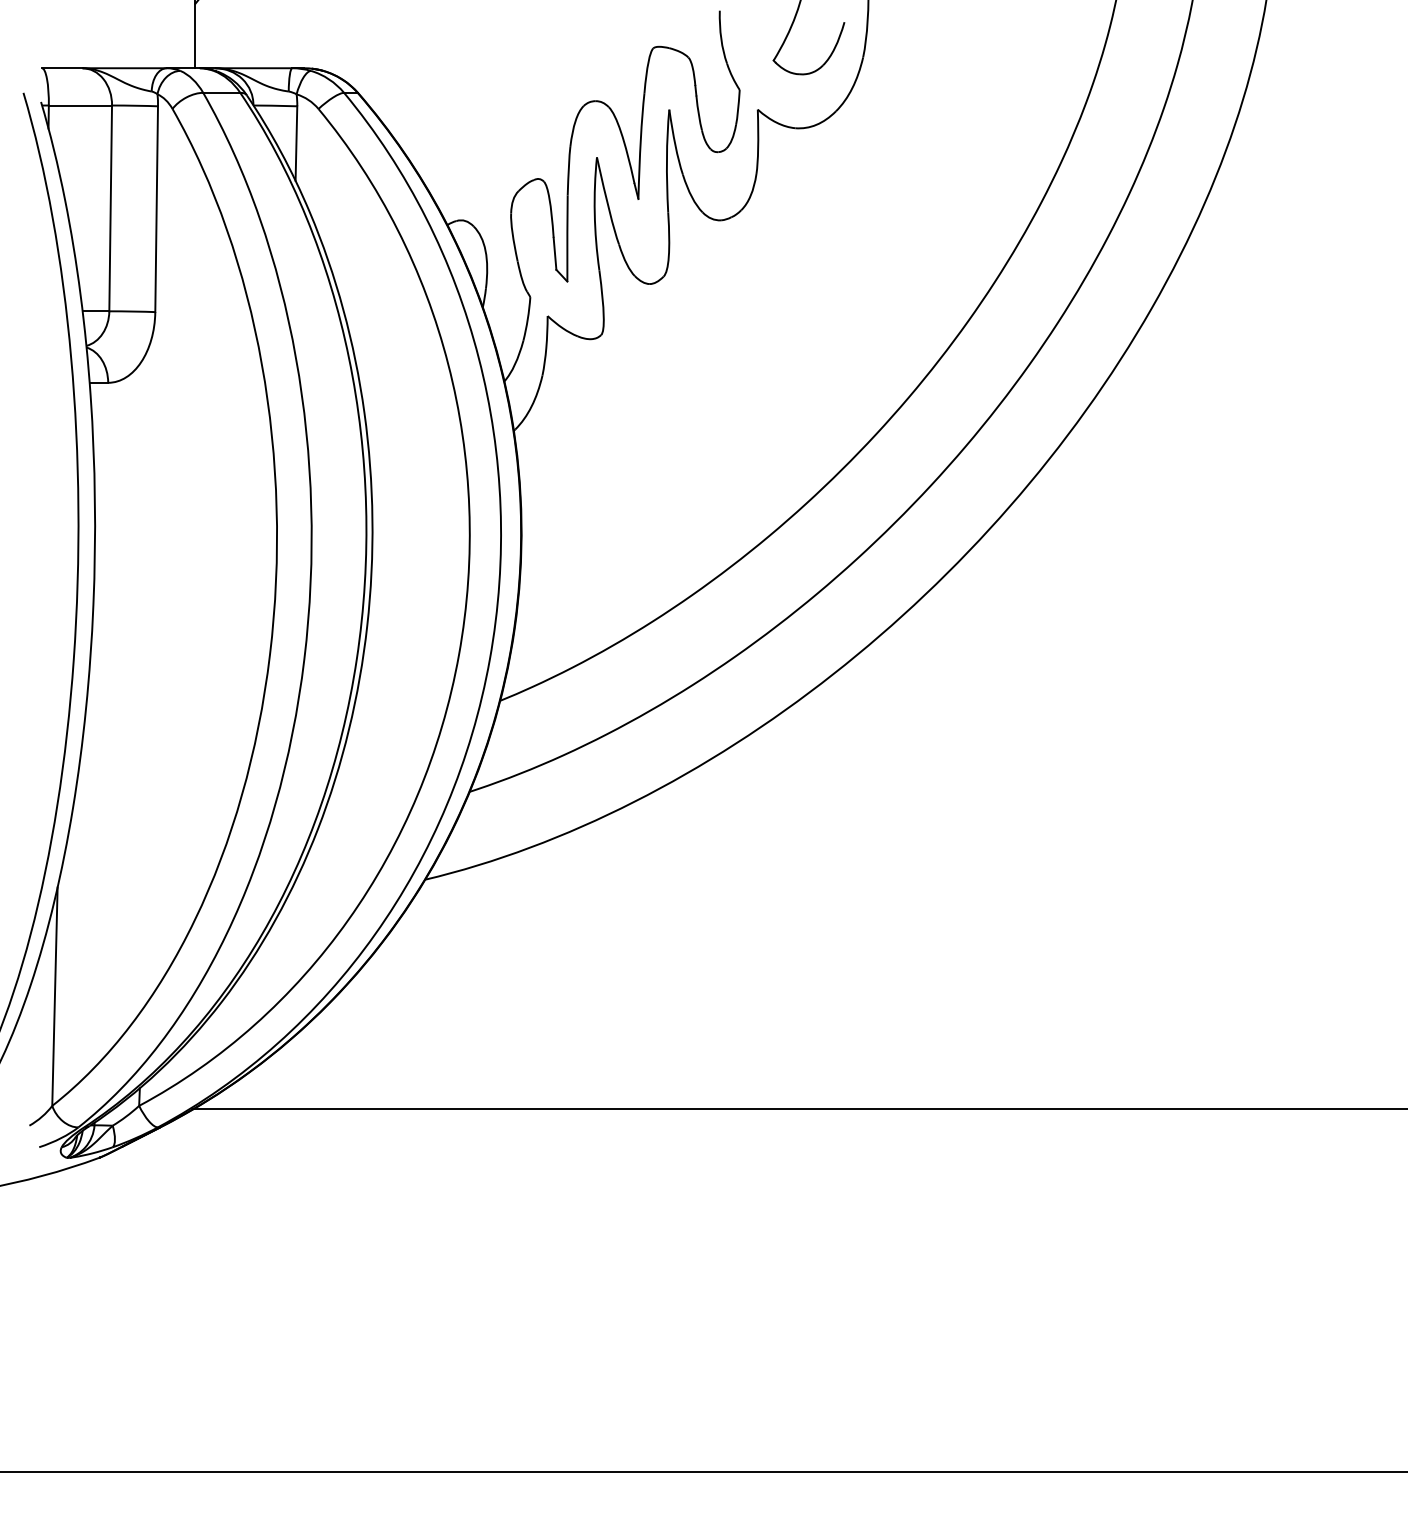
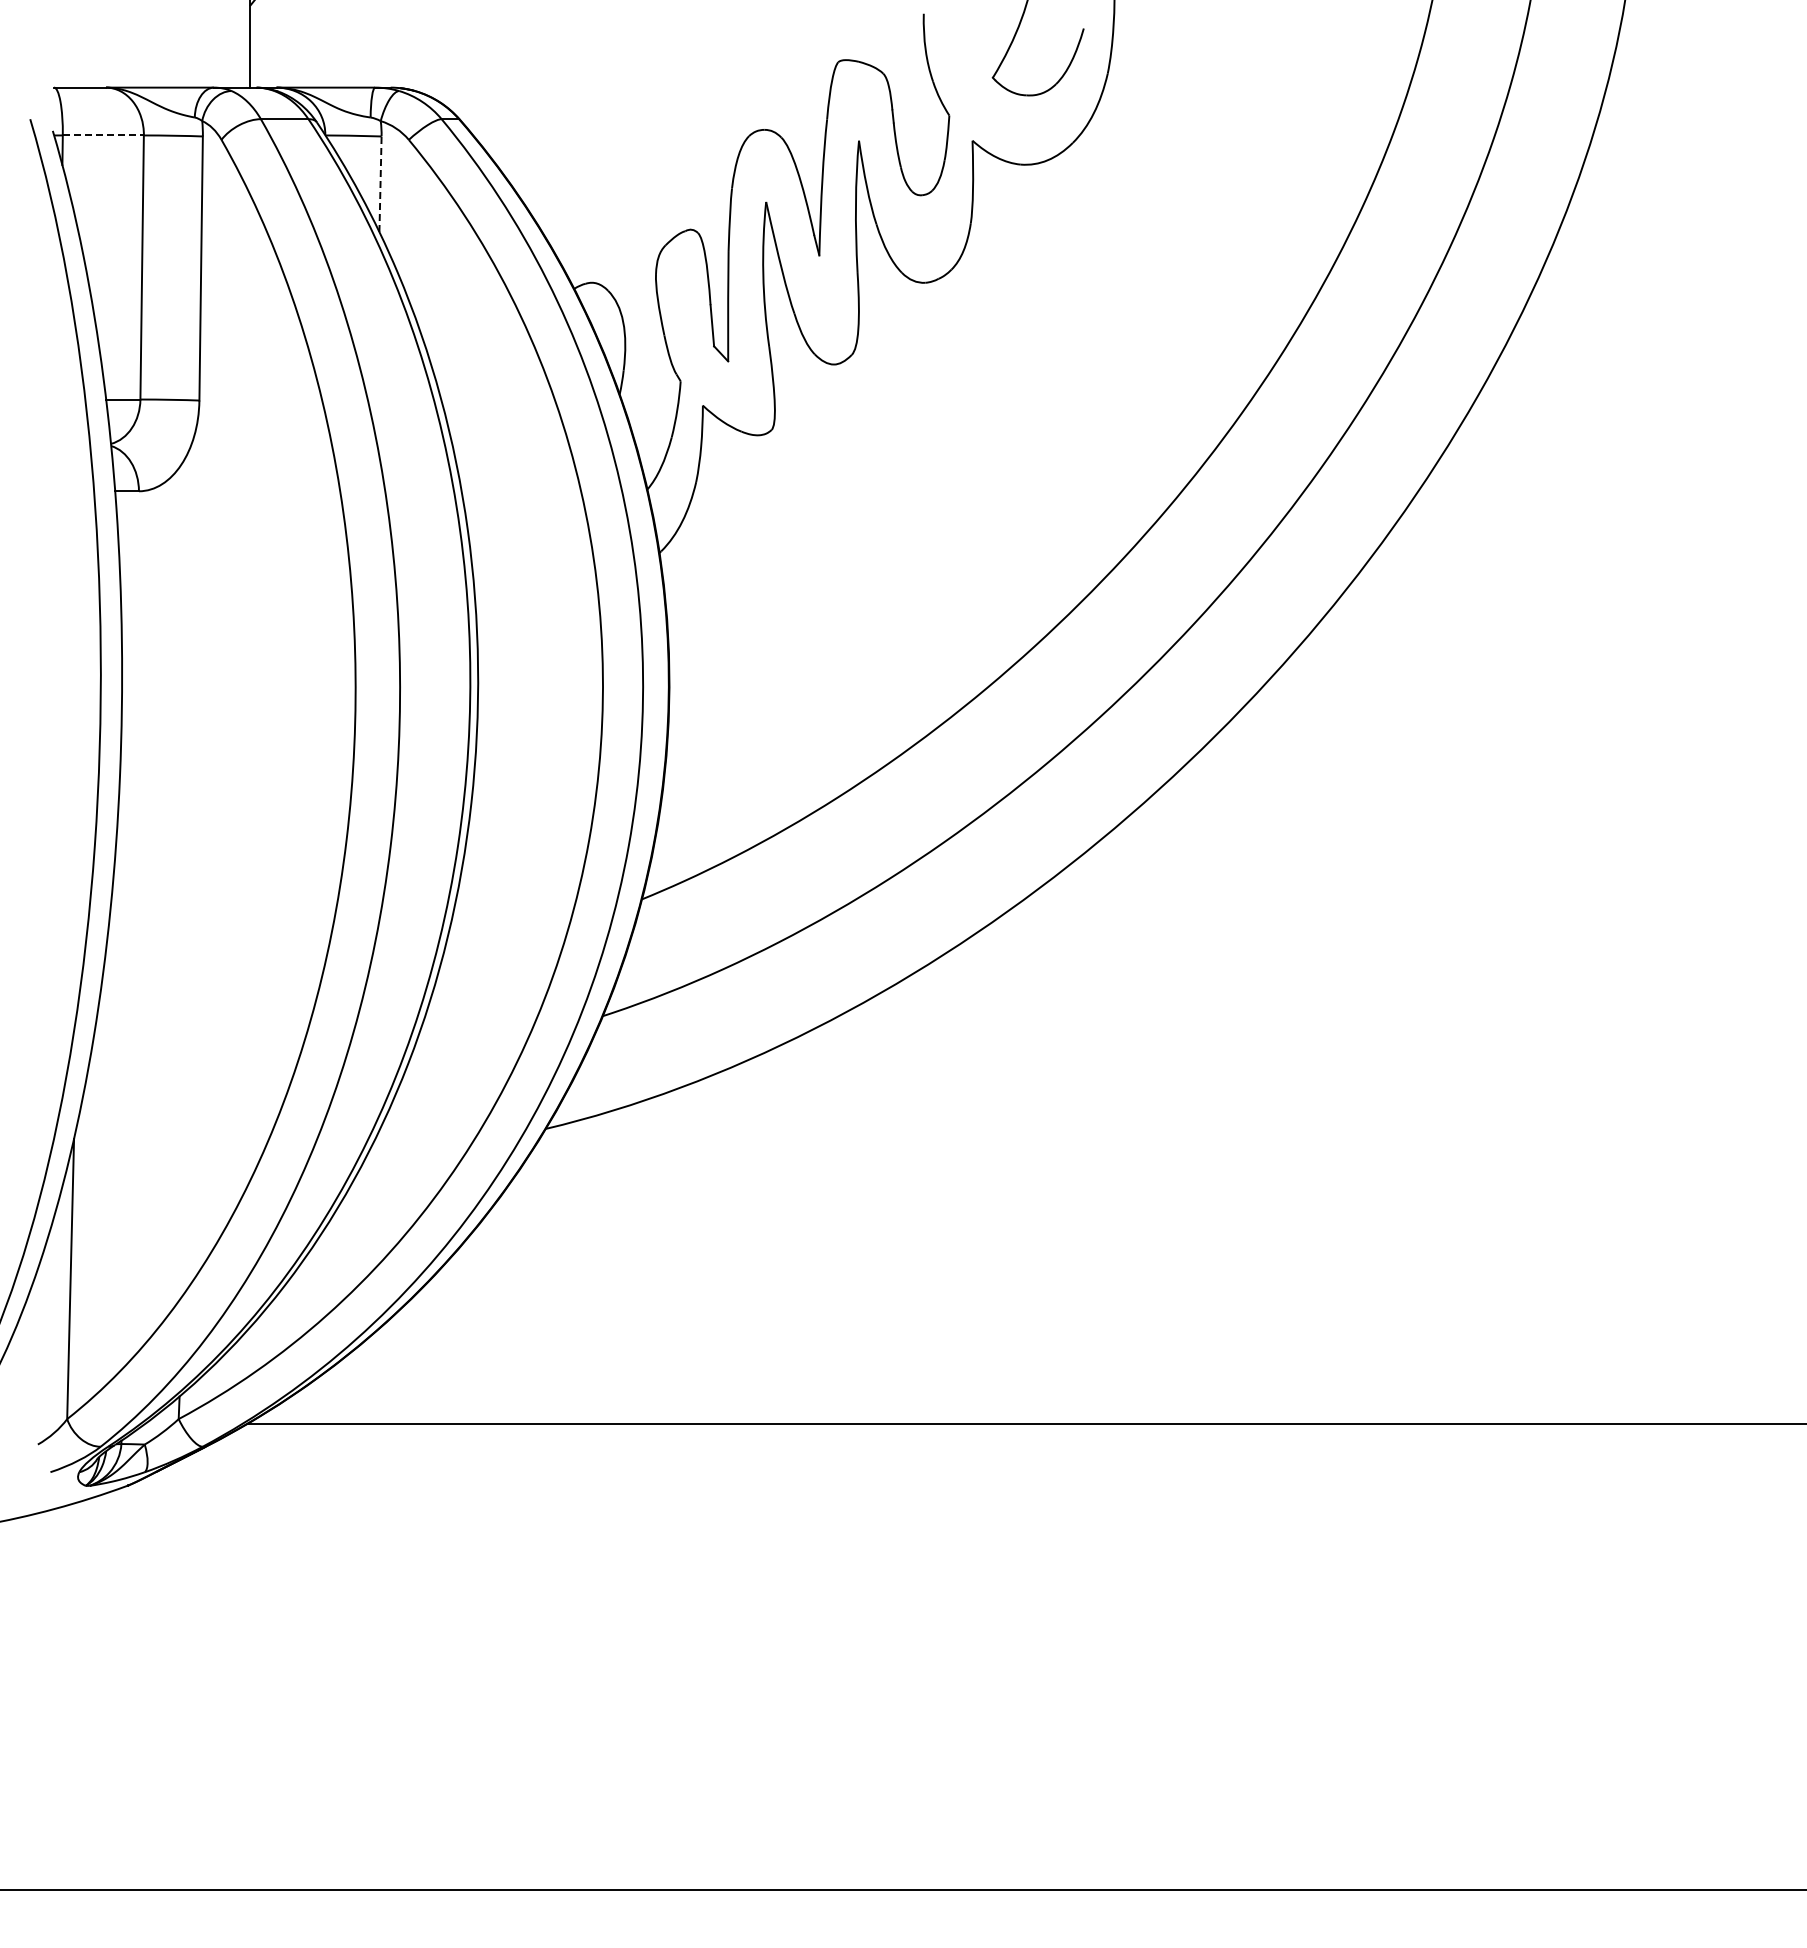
line: (80, 105) -> (103, 135), solid -> dashed
line: (296, 143) -> (380, 184), solid -> dashed

